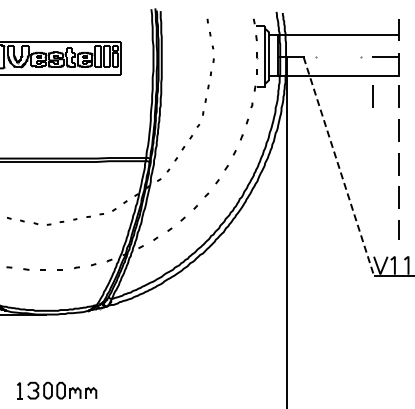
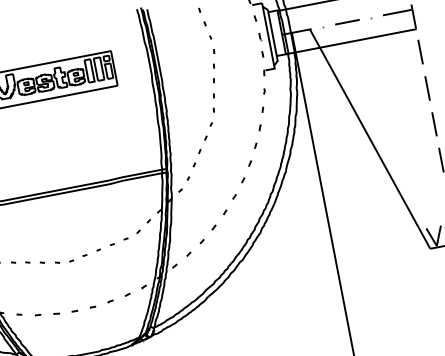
line: (338, 56) -> (347, 21), added
line: (372, 96) -> (391, 57), removed
line: (338, 166) -> (369, 139), dashed -> solid

